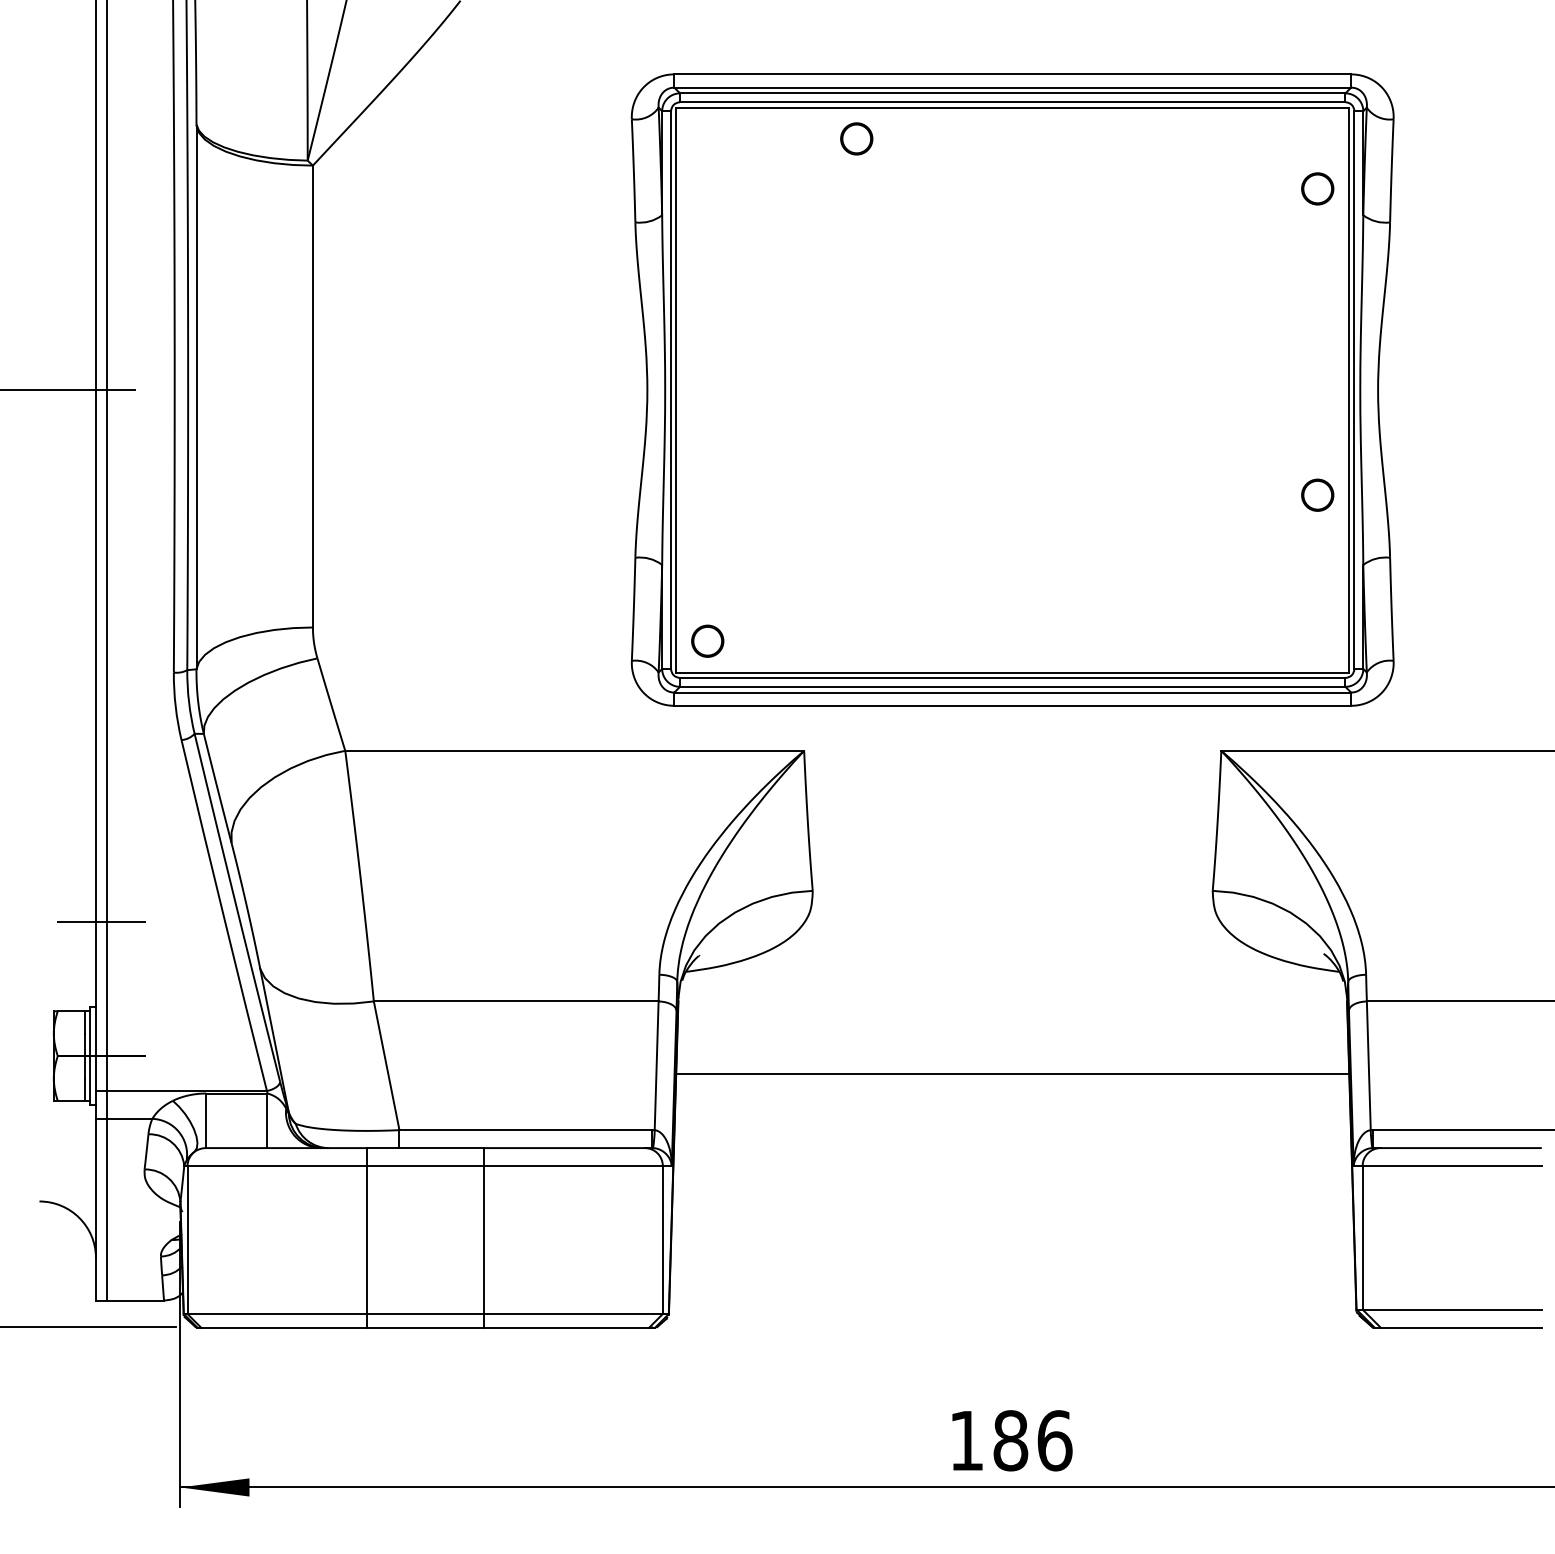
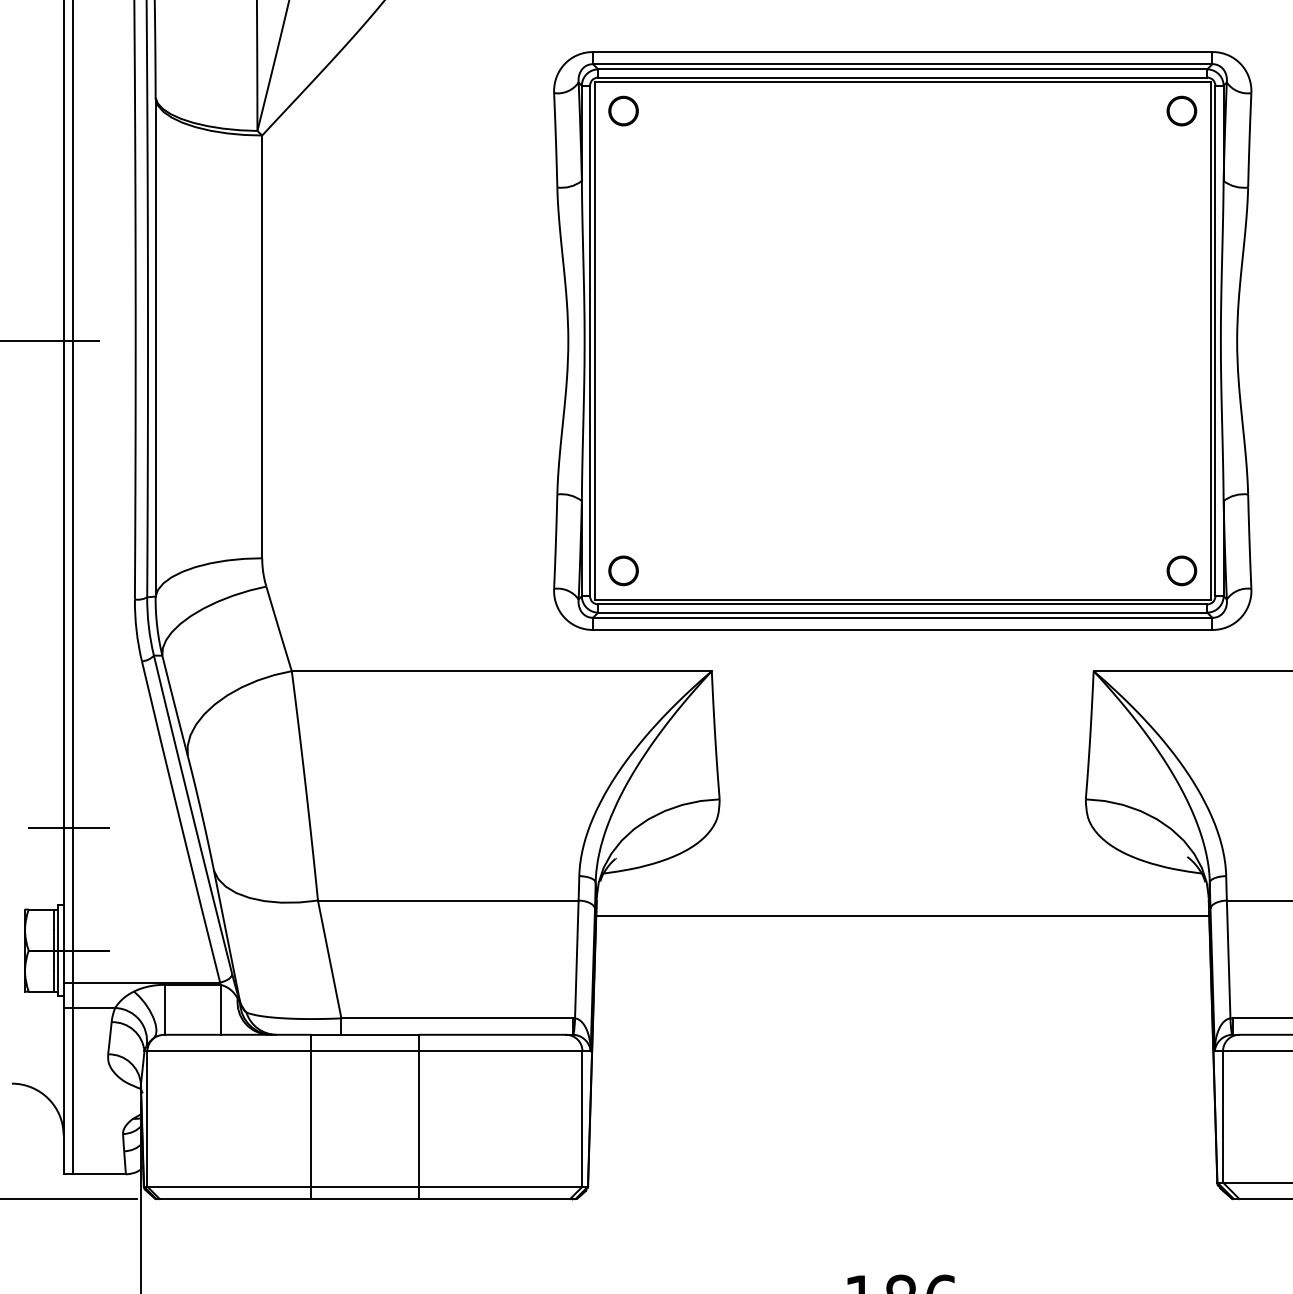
circle: (856, 138) -> (623, 110), moved
circle: (1317, 188) -> (1181, 110), moved
part: (1317, 494) -> (1181, 570), moved
line: (1012, 1074) -> (902, 916), moved

